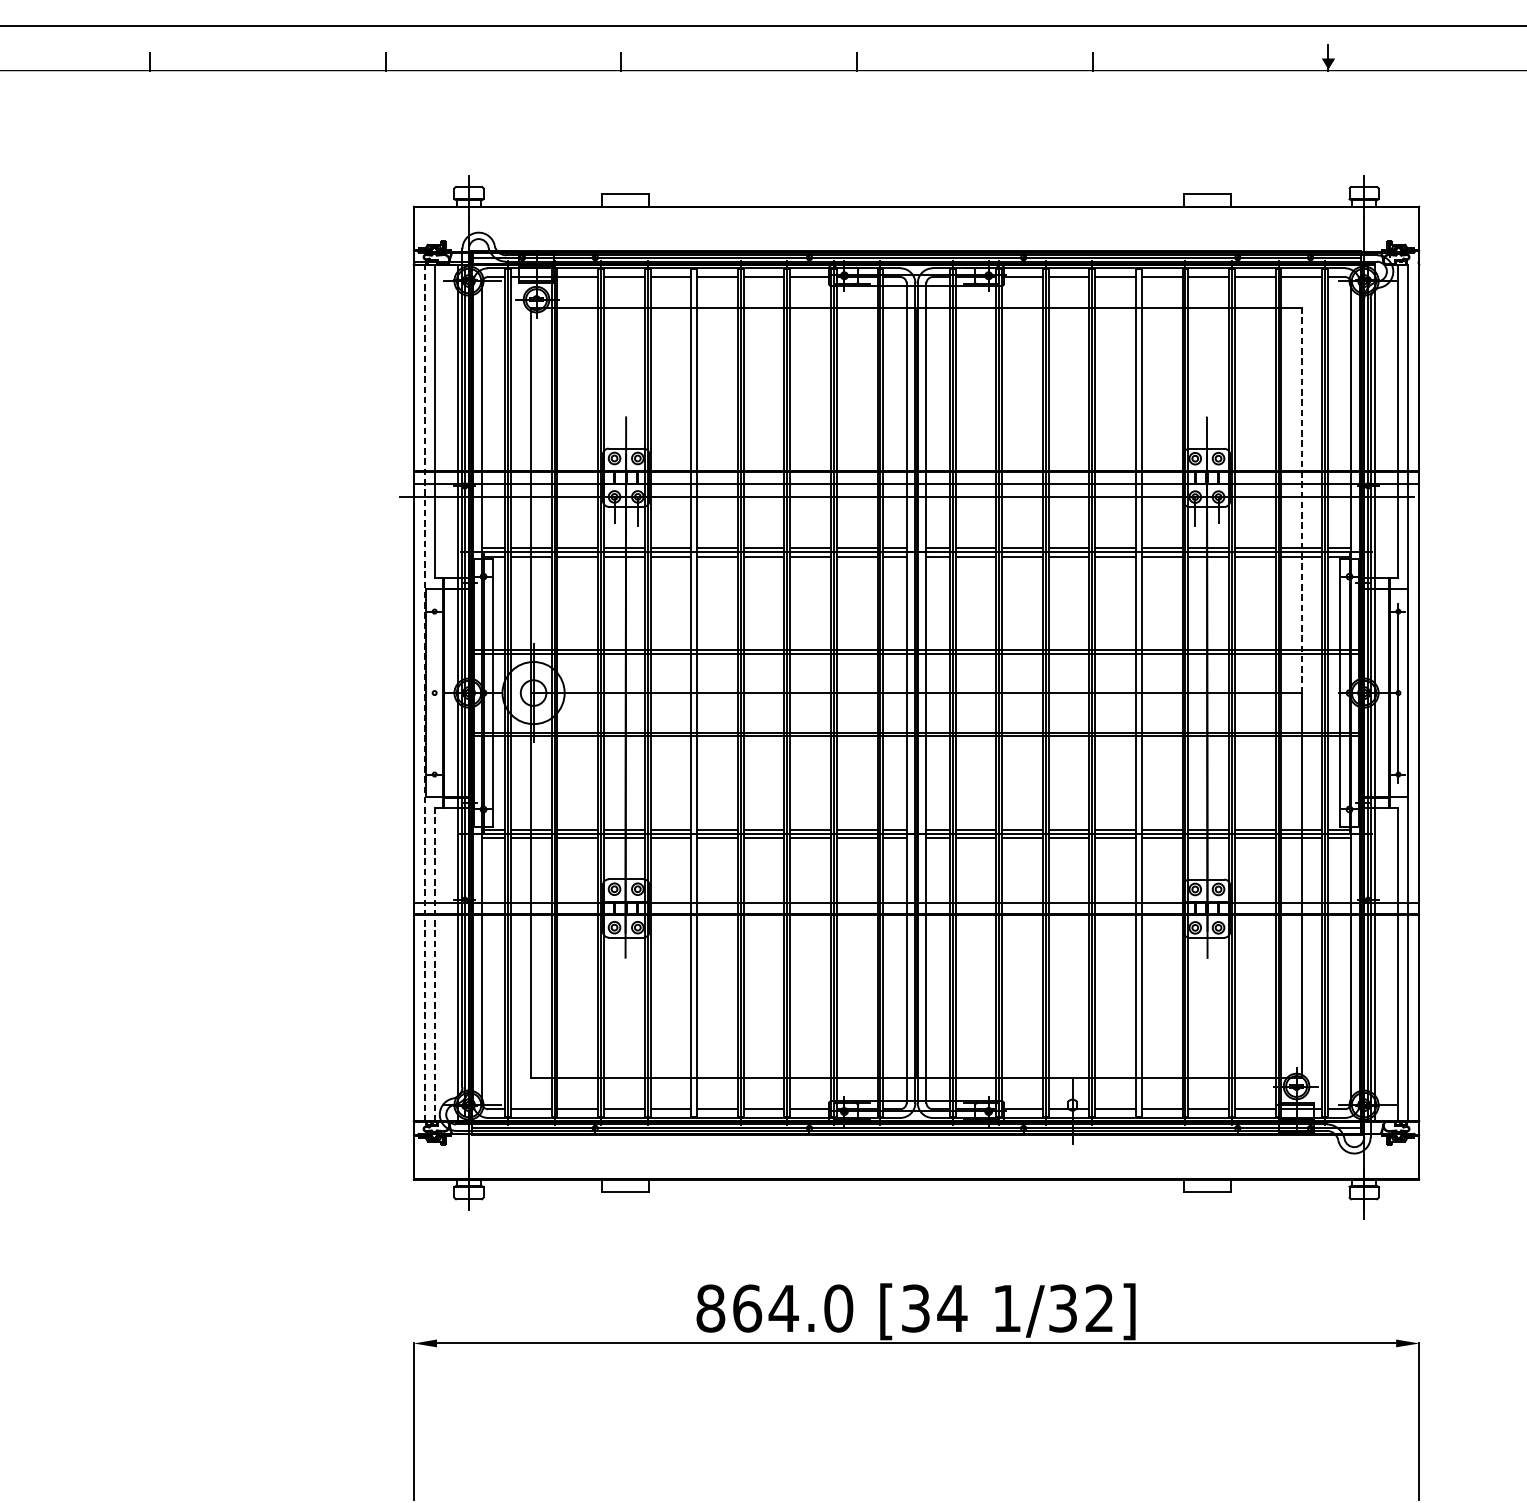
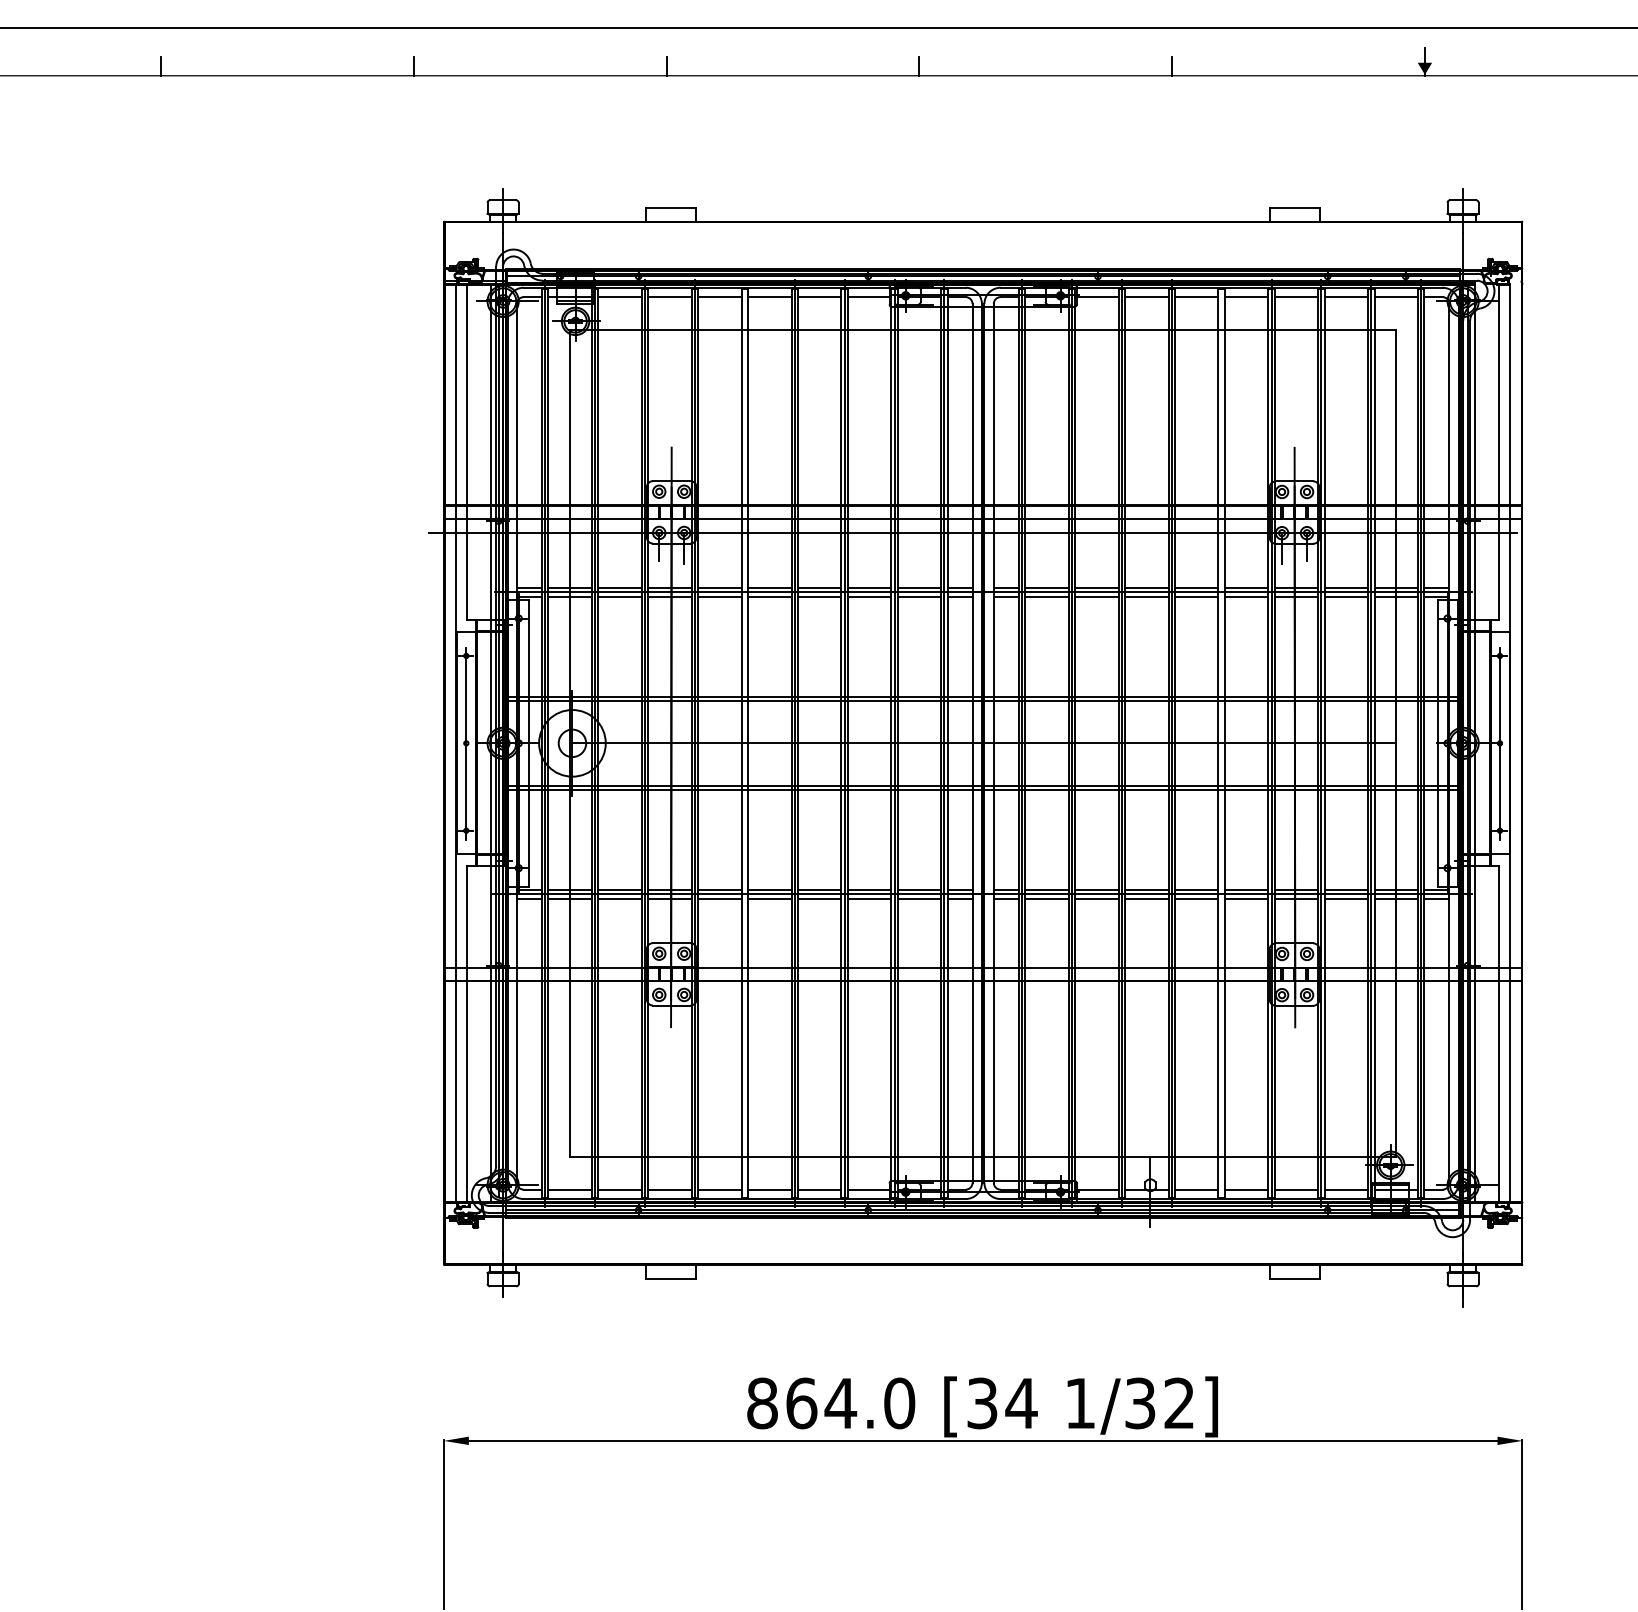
line: (1301, 500) -> (1396, 536), dashed -> solid
line: (425, 692) -> (456, 742), dashed -> solid
line: (434, 694) -> (466, 744), added
line: (434, 964) -> (466, 1034), dashed -> solid

